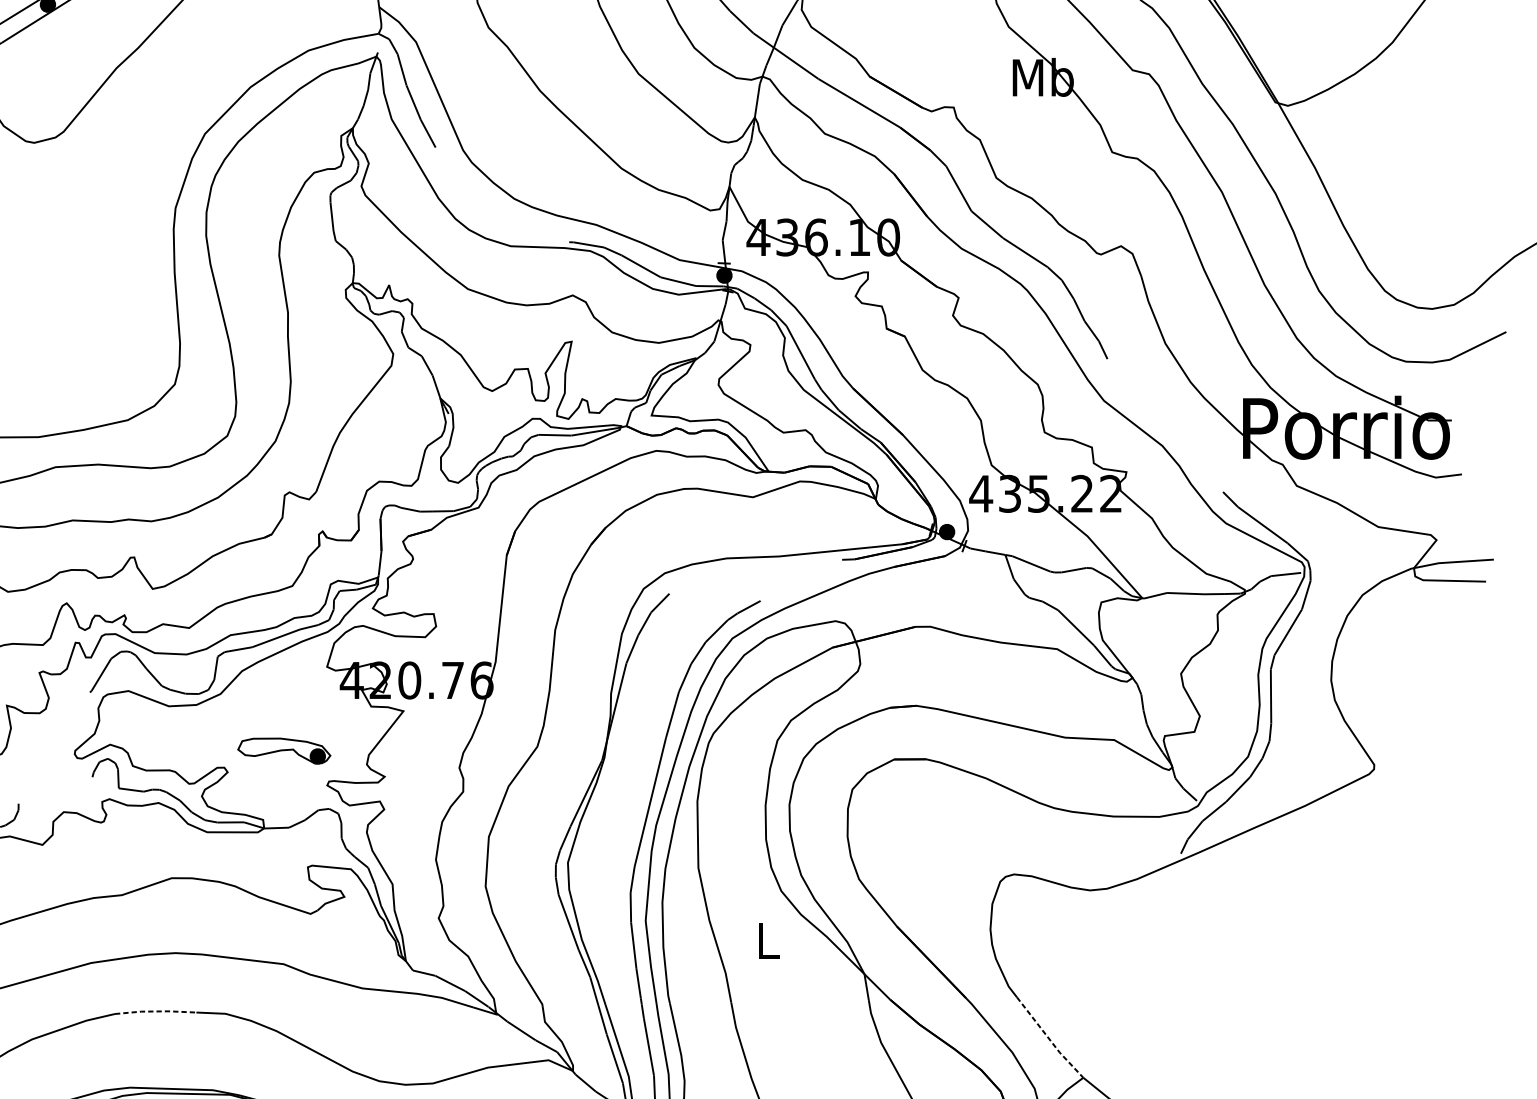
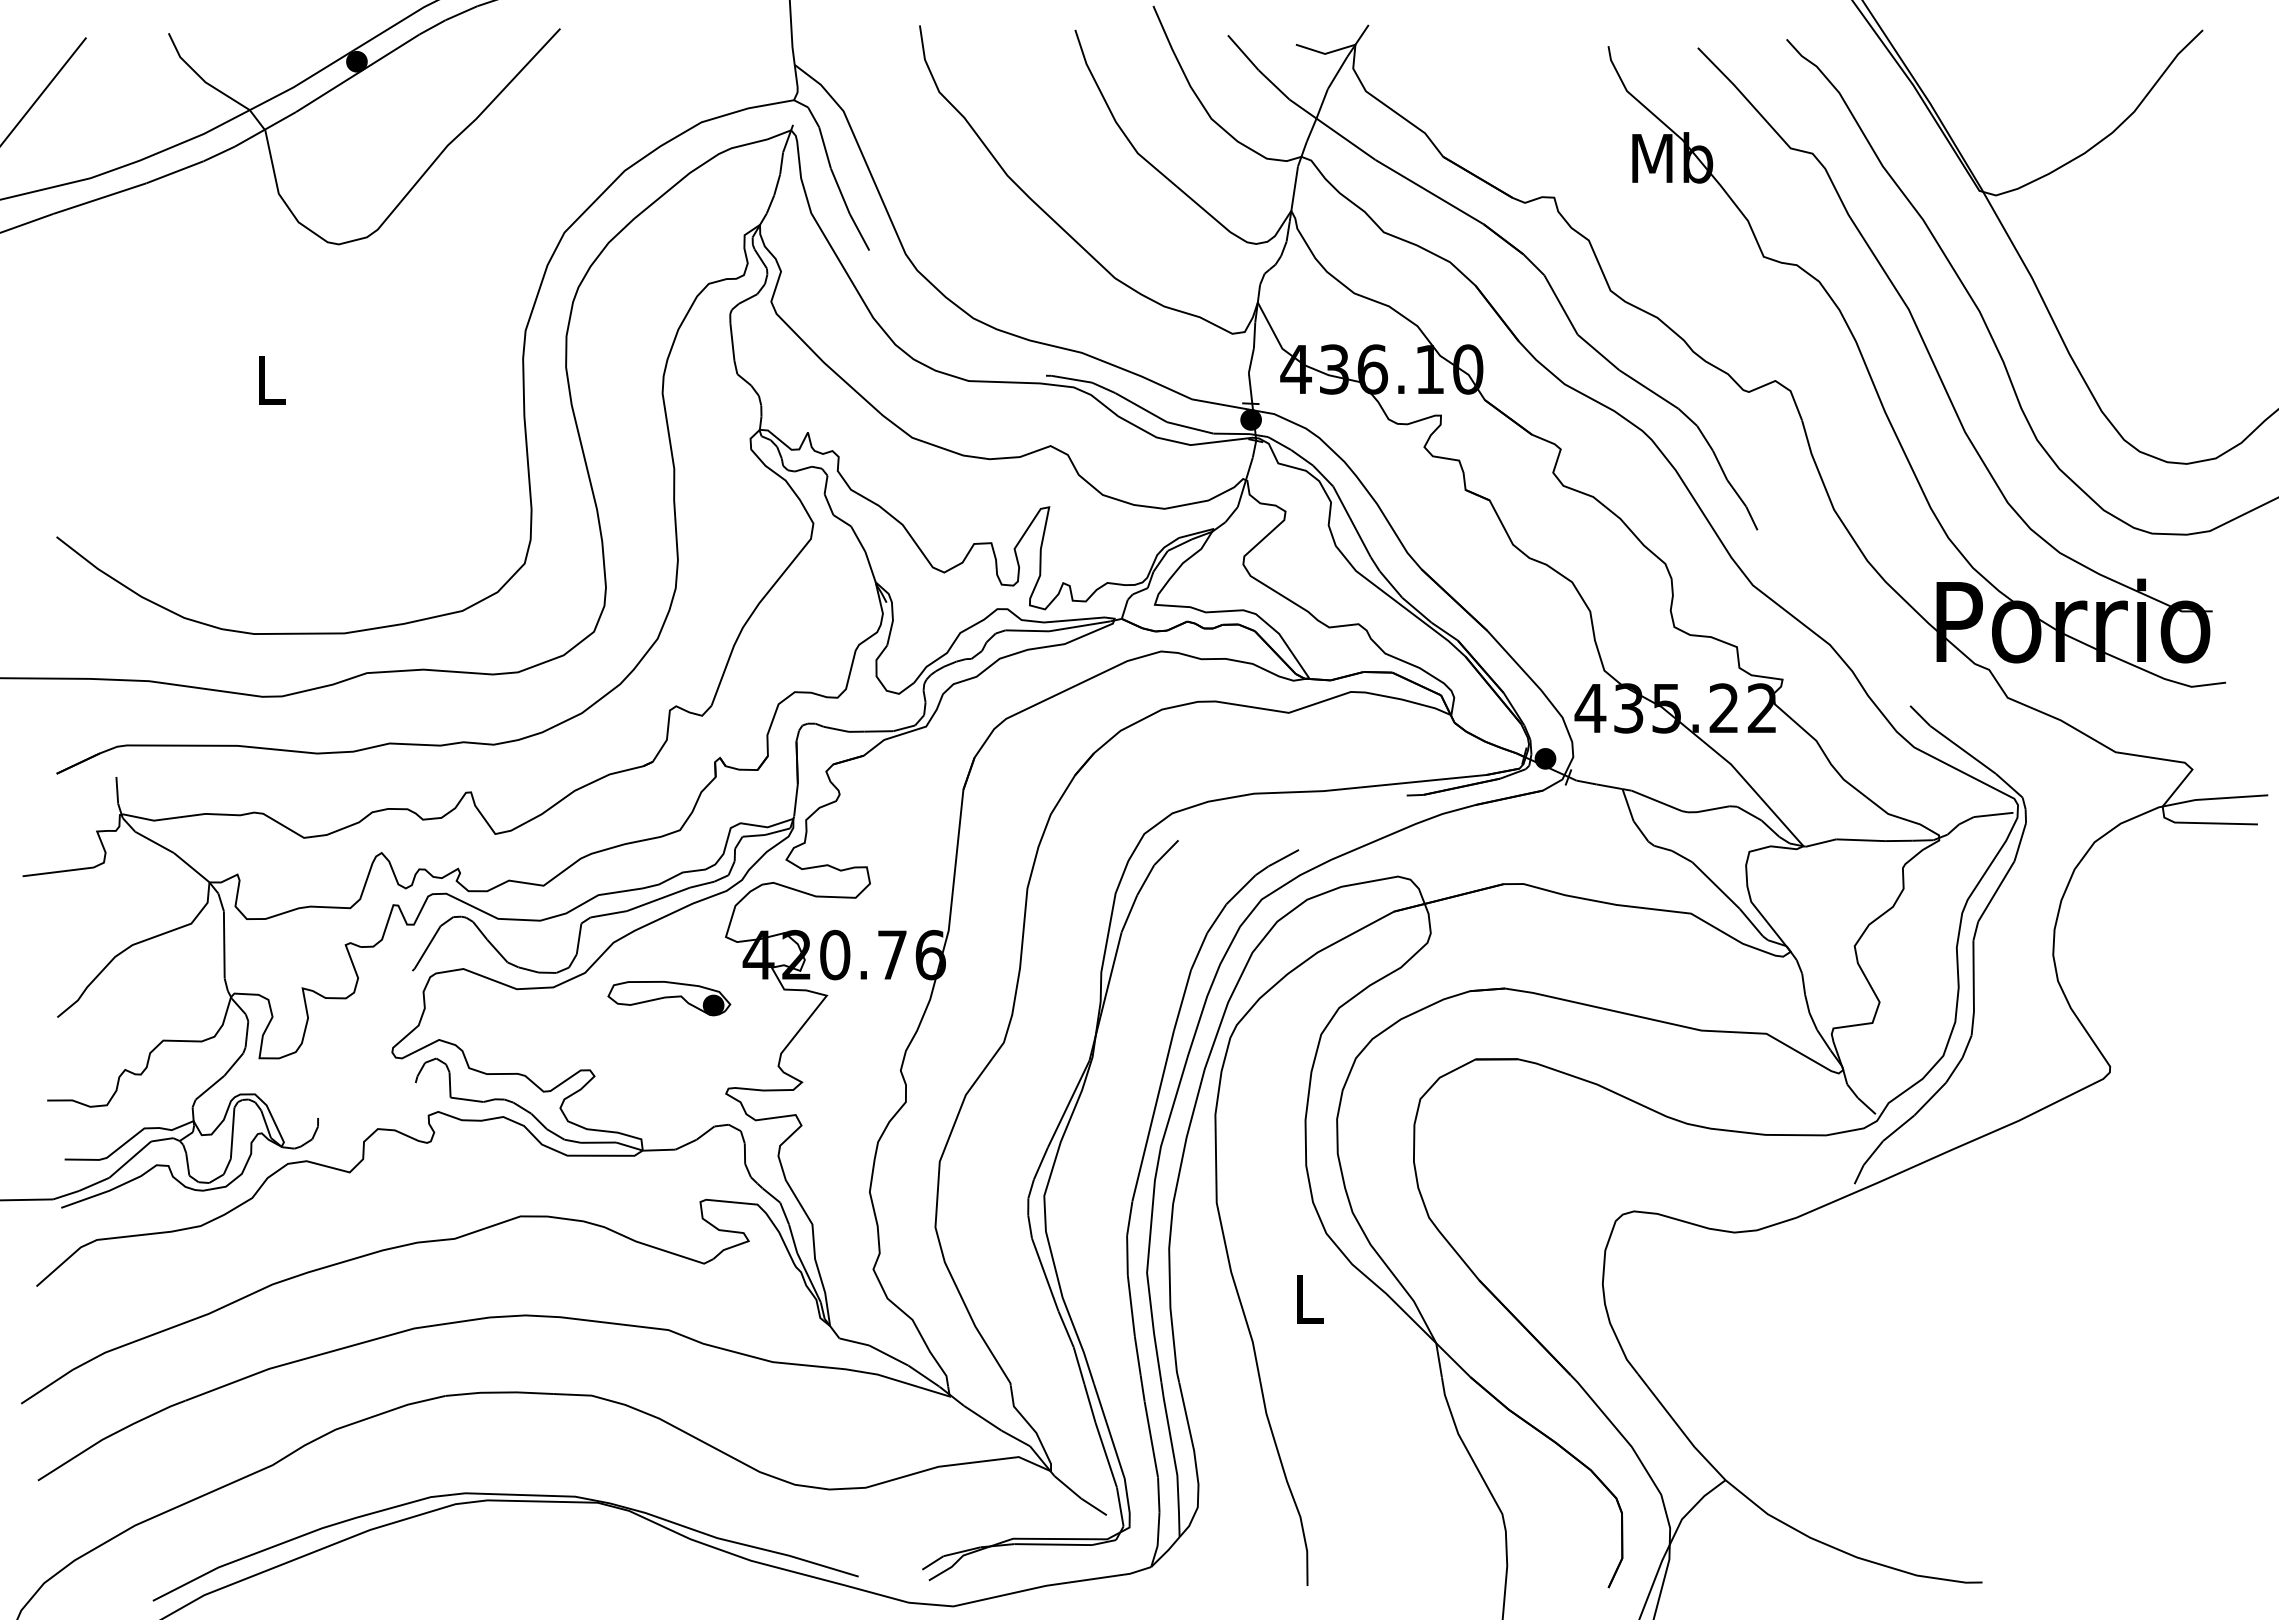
part: (284, 751) -> (669, 998), moved
line: (156, 1011) -> (500, 1392), dashed -> solid
line: (1049, 1038) -> (1680, 1428), dashed -> solid

